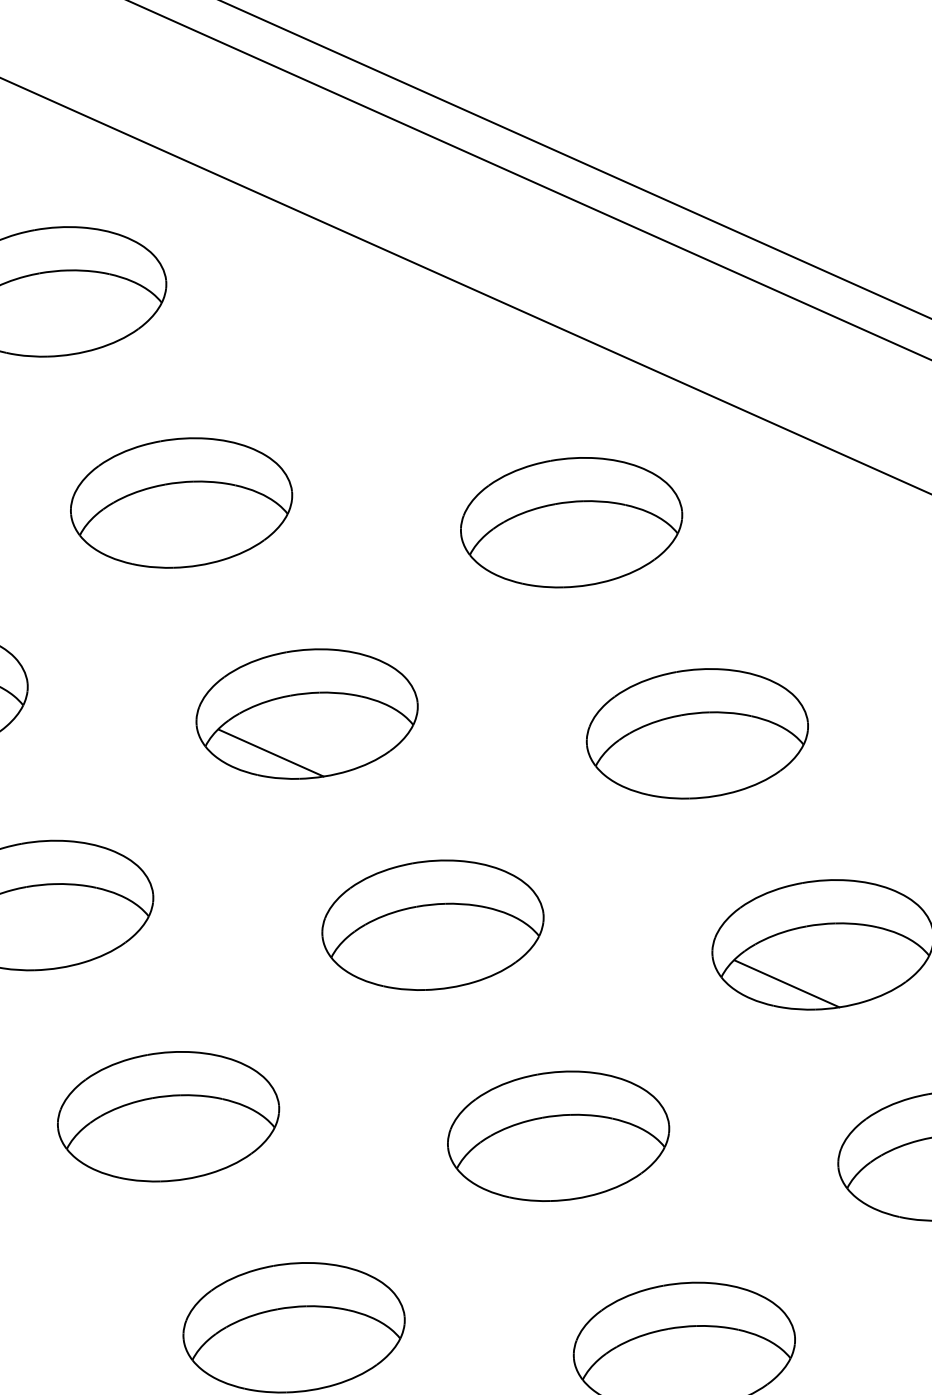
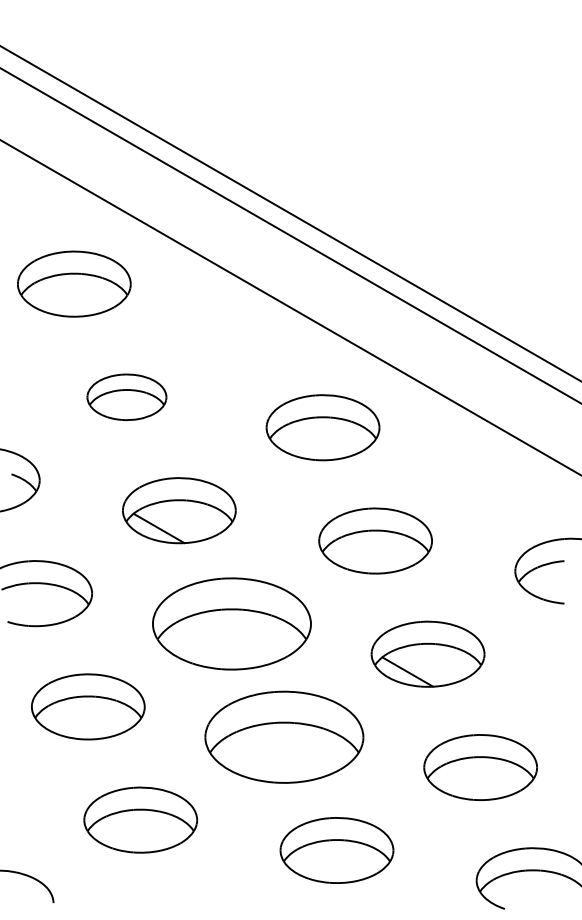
part: (180, 501) -> (126, 396), size x0.7
part: (431, 924) -> (231, 623), size x1.4
part: (558, 1134) -> (284, 736), size x1.4

